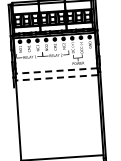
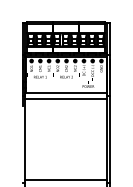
line: (55, 70) -> (65, 92), dashed -> solid
line: (56, 77) -> (65, 99), dashed -> solid

